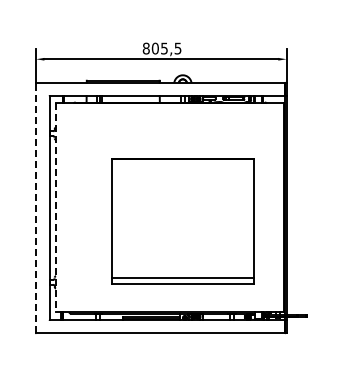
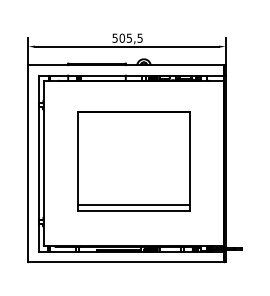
text: (145, 48) -> (114, 38), 805,5 -> 505,5
line: (36, 207) -> (28, 163), dashed -> solid
line: (56, 207) -> (44, 163), dashed -> solid
part: (182, 221) -> (133, 160), moved

